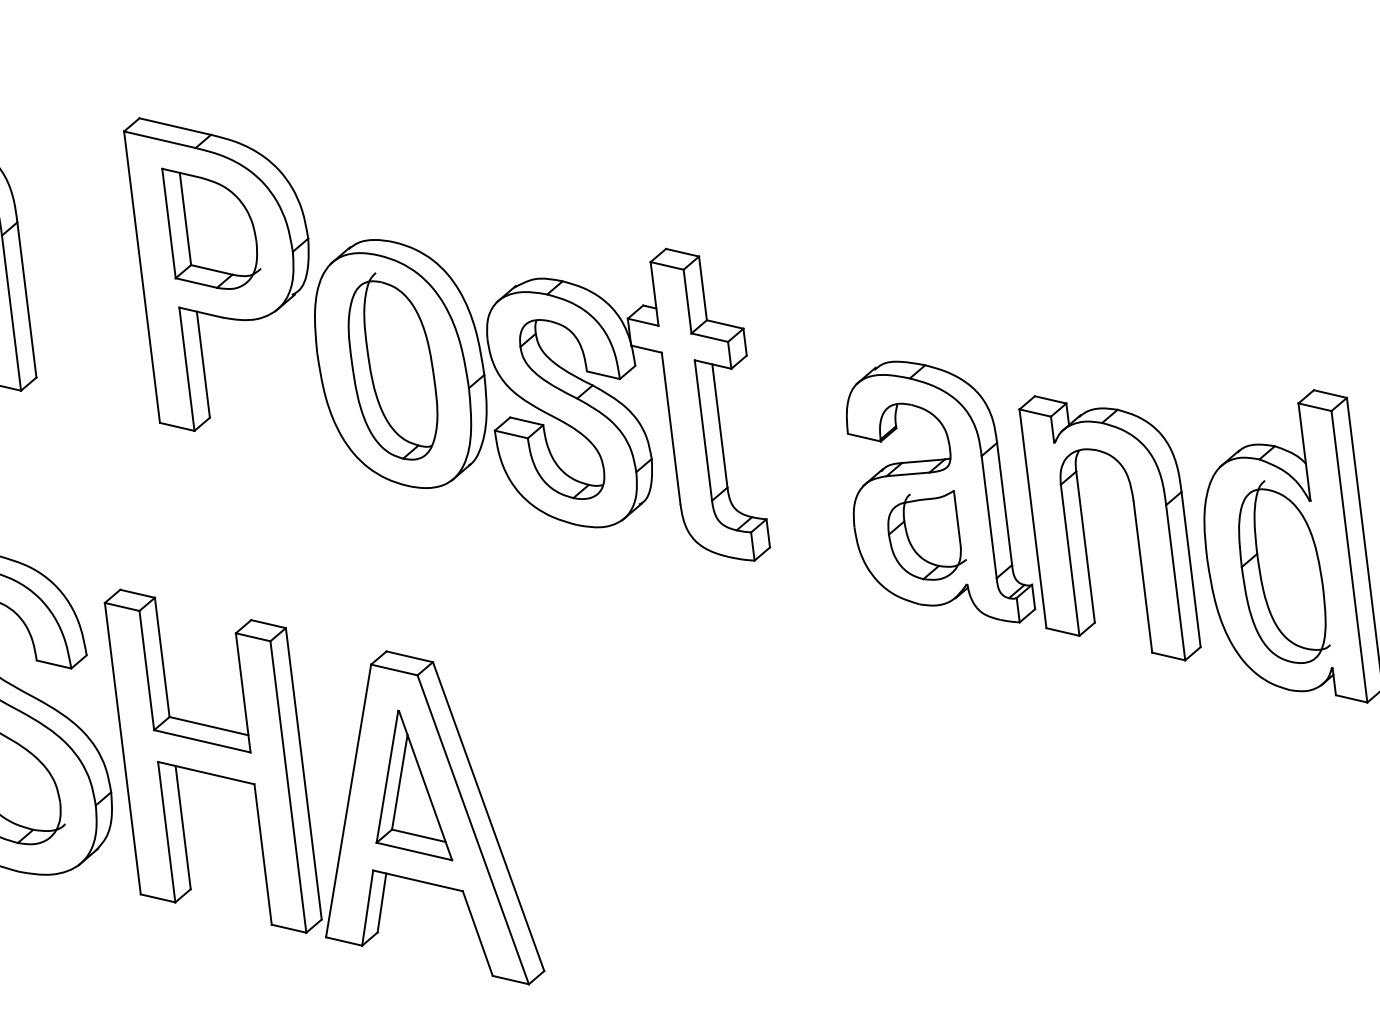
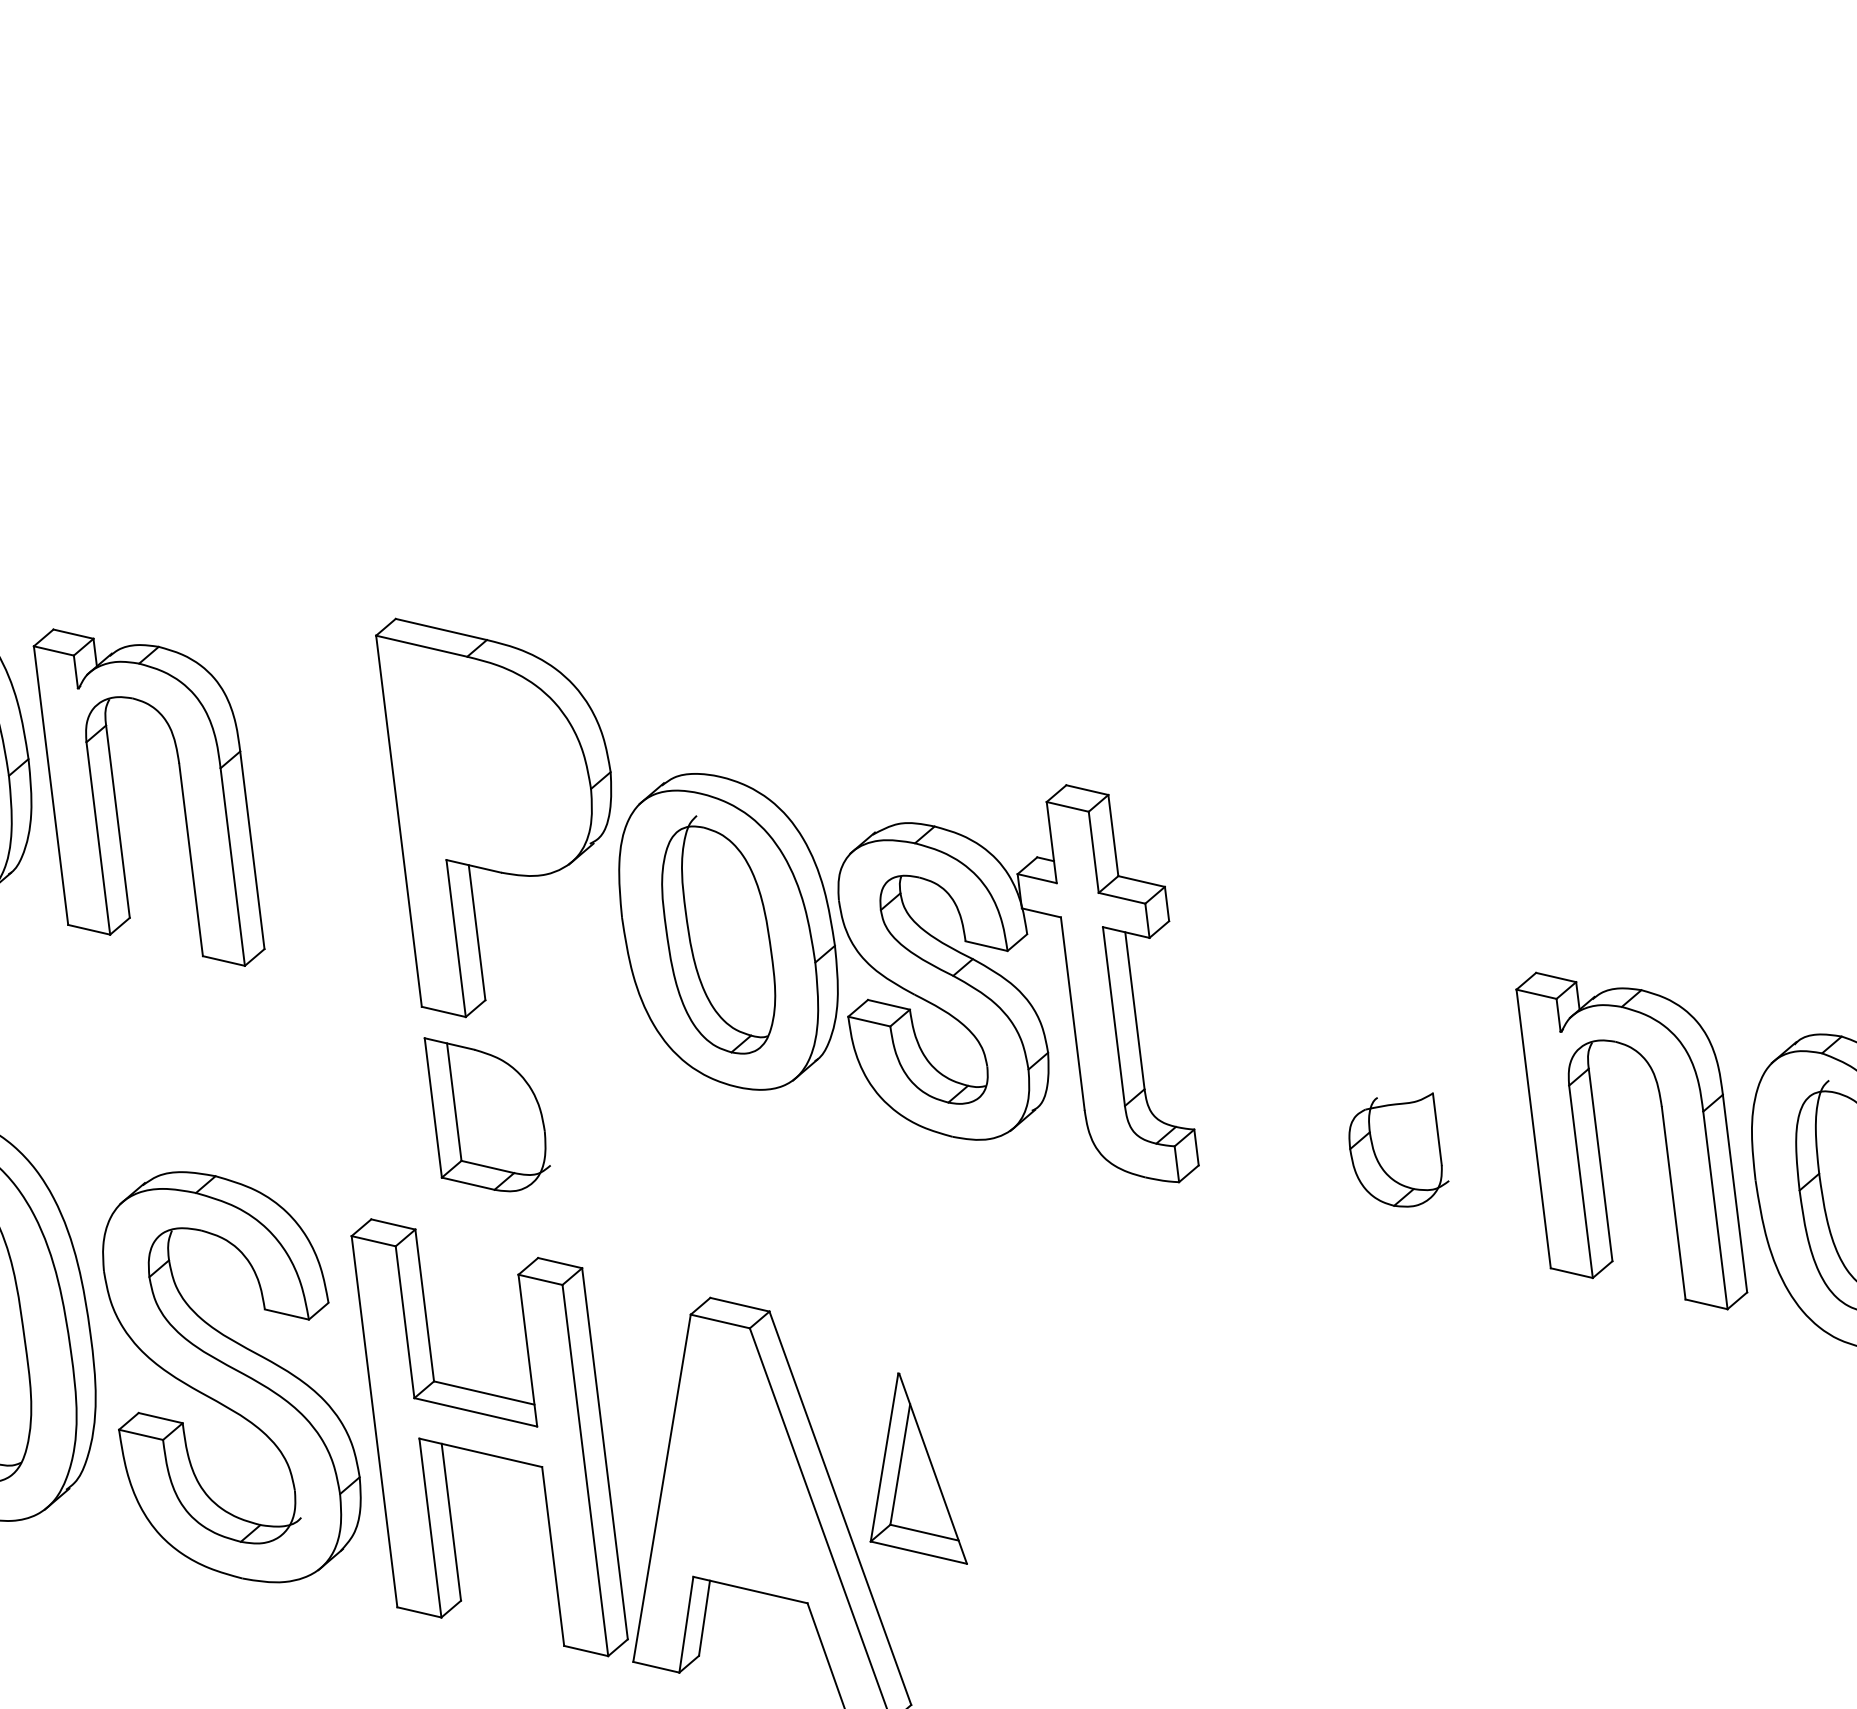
part: (210, 228) -> (486, 1114), moved
part: (940, 491) -> (1416, 1094), removed
part: (414, 785) -> (918, 1468), moved

